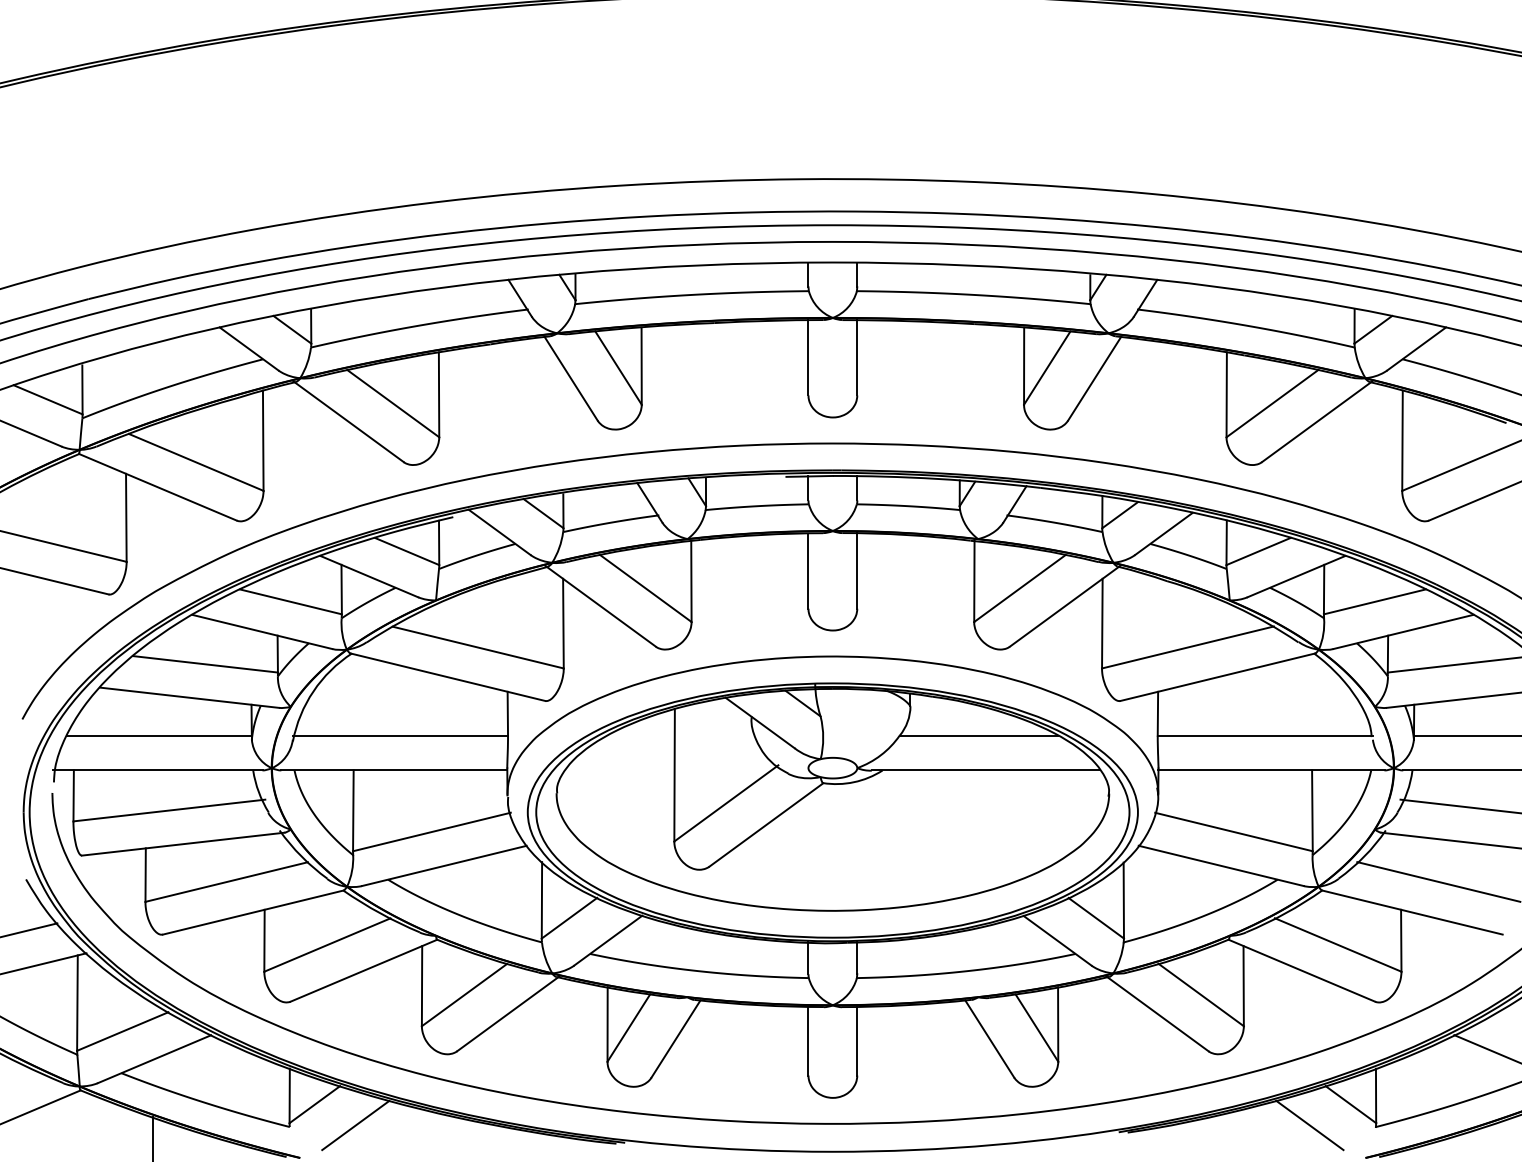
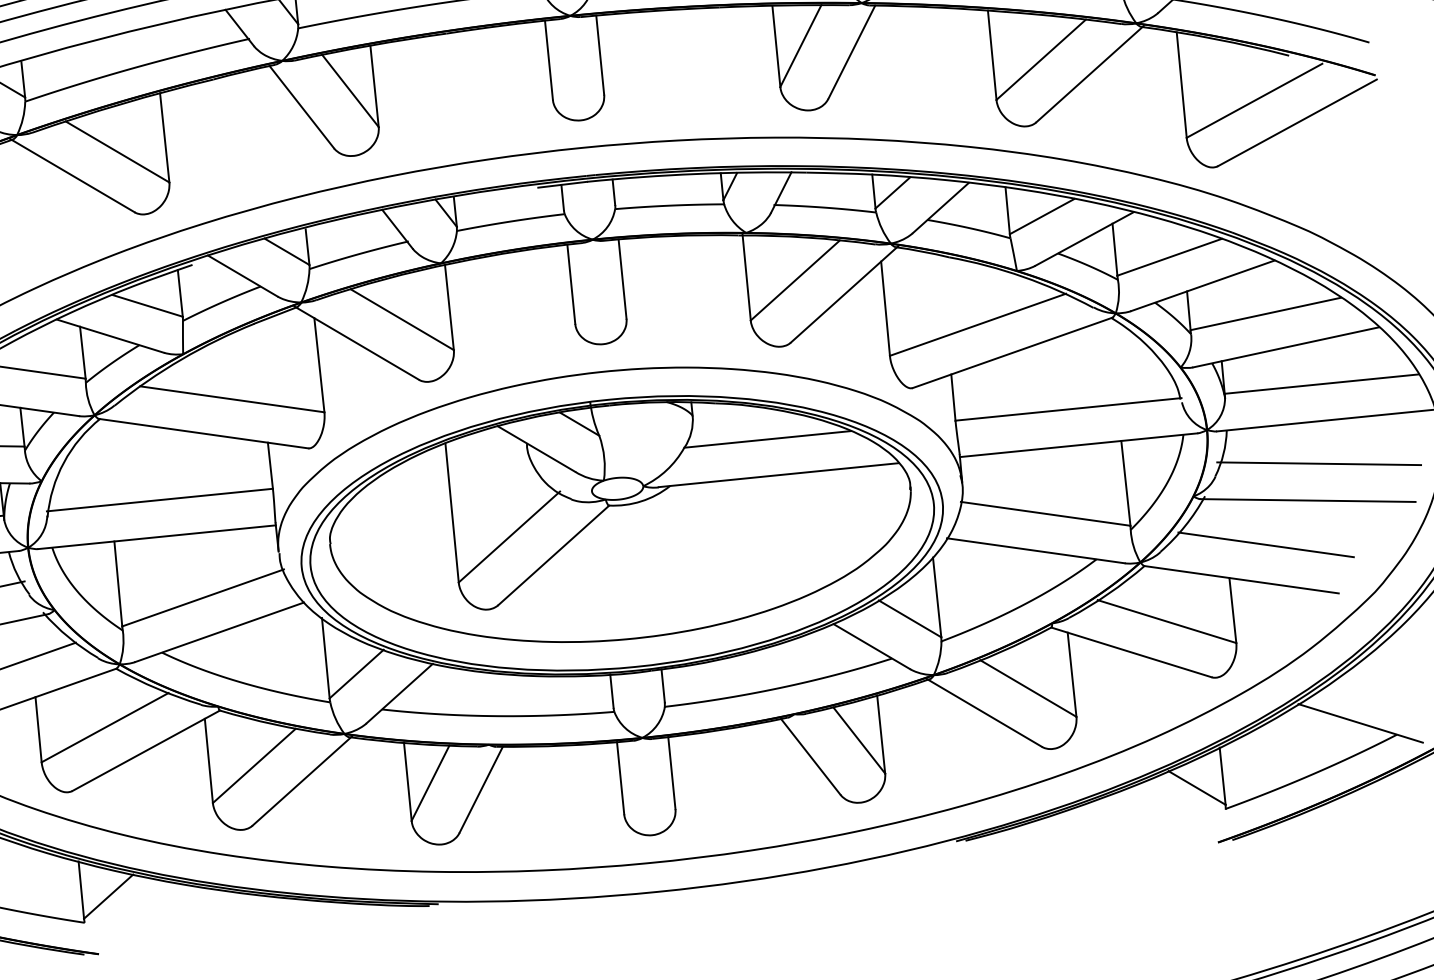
line: (355, 1125) -> (153, 914), removed
line: (1309, 1125) -> (1155, 814), removed

